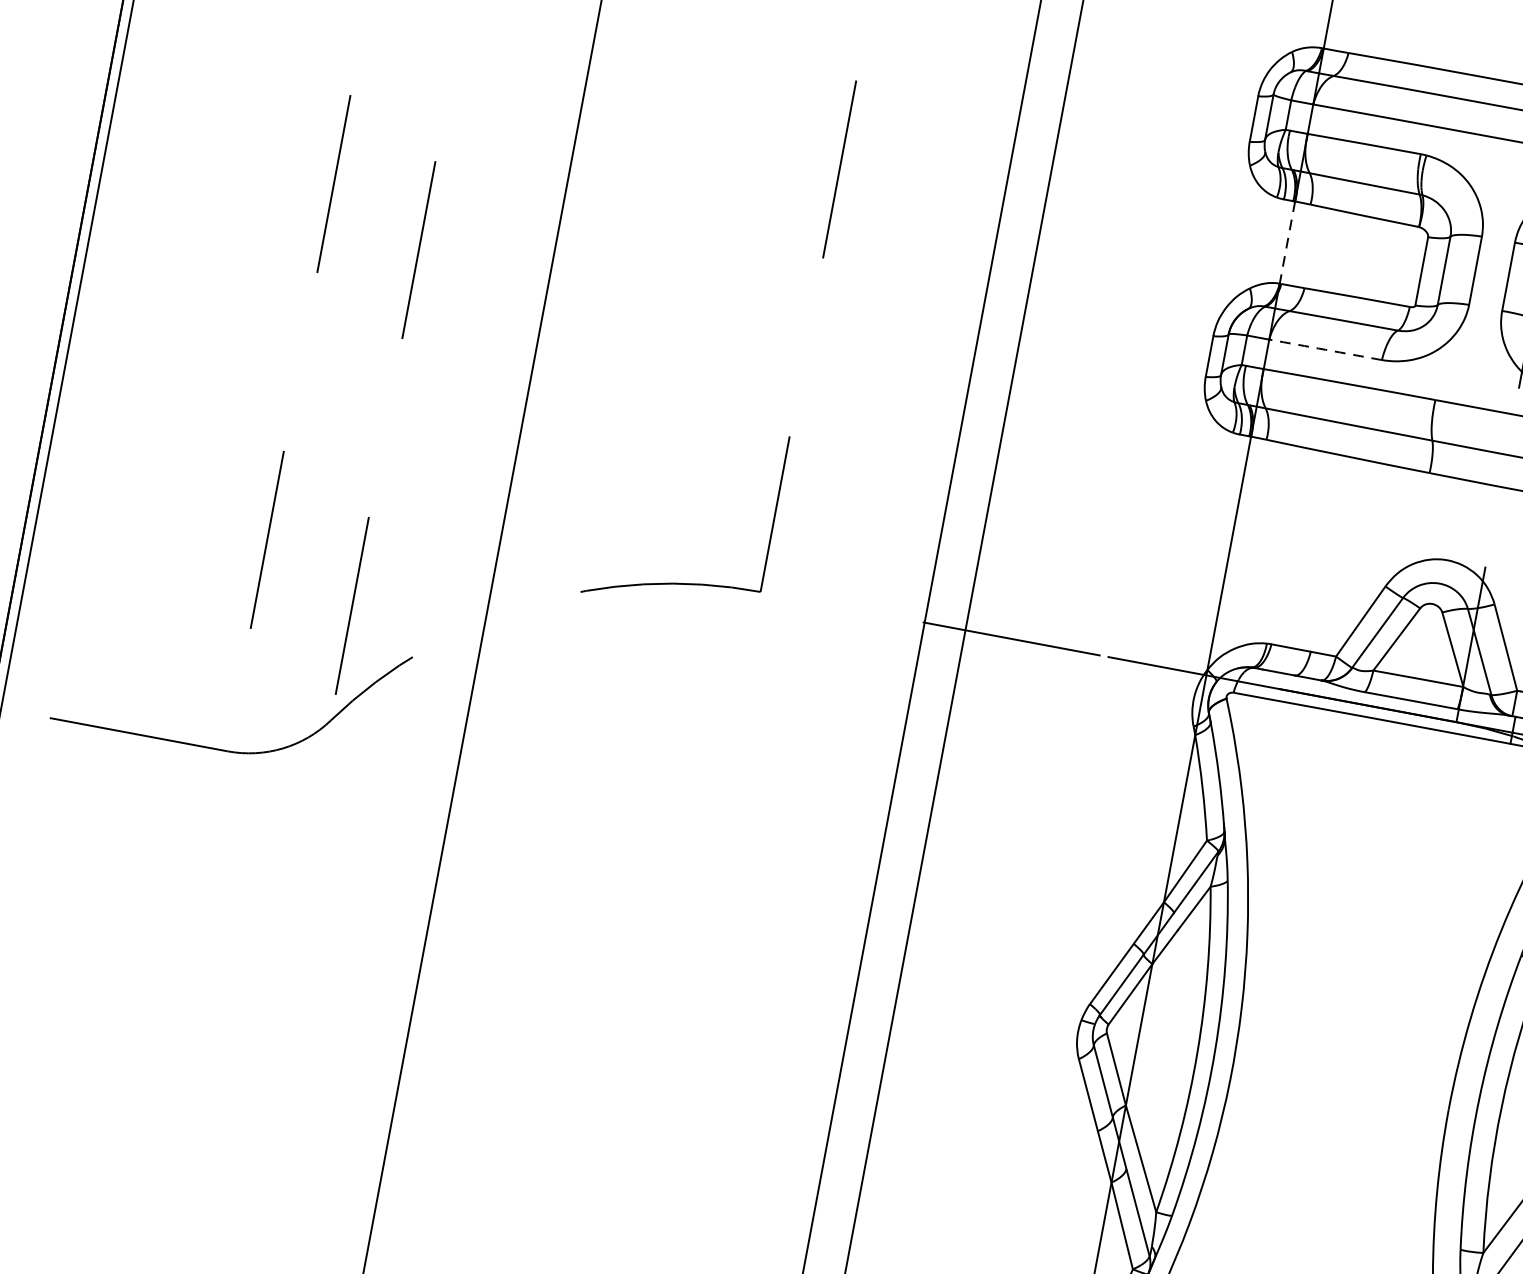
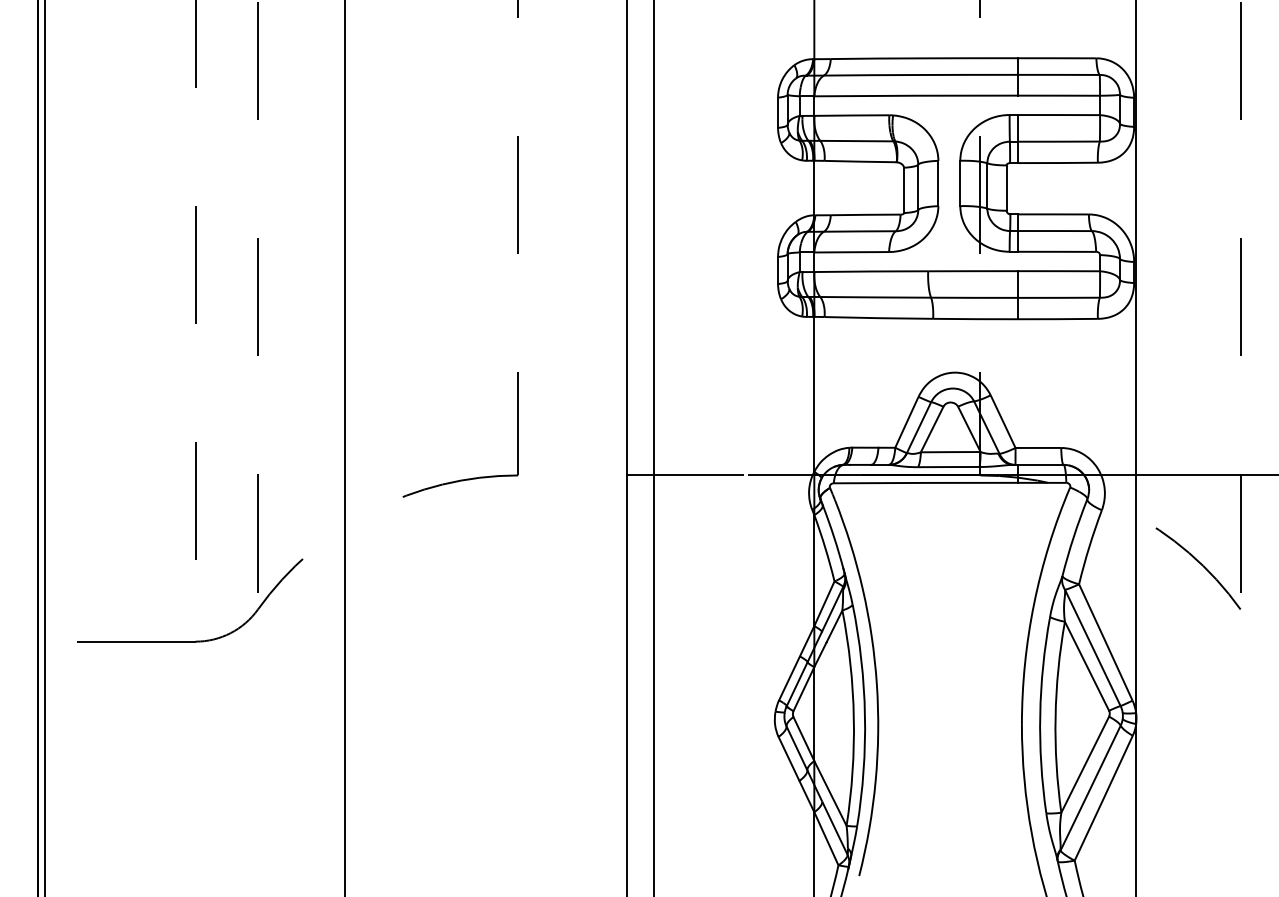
line: (1287, 243) -> (814, 188), dashed -> solid
arc: (1325, 350) -> (851, 252), dashed -> solid

